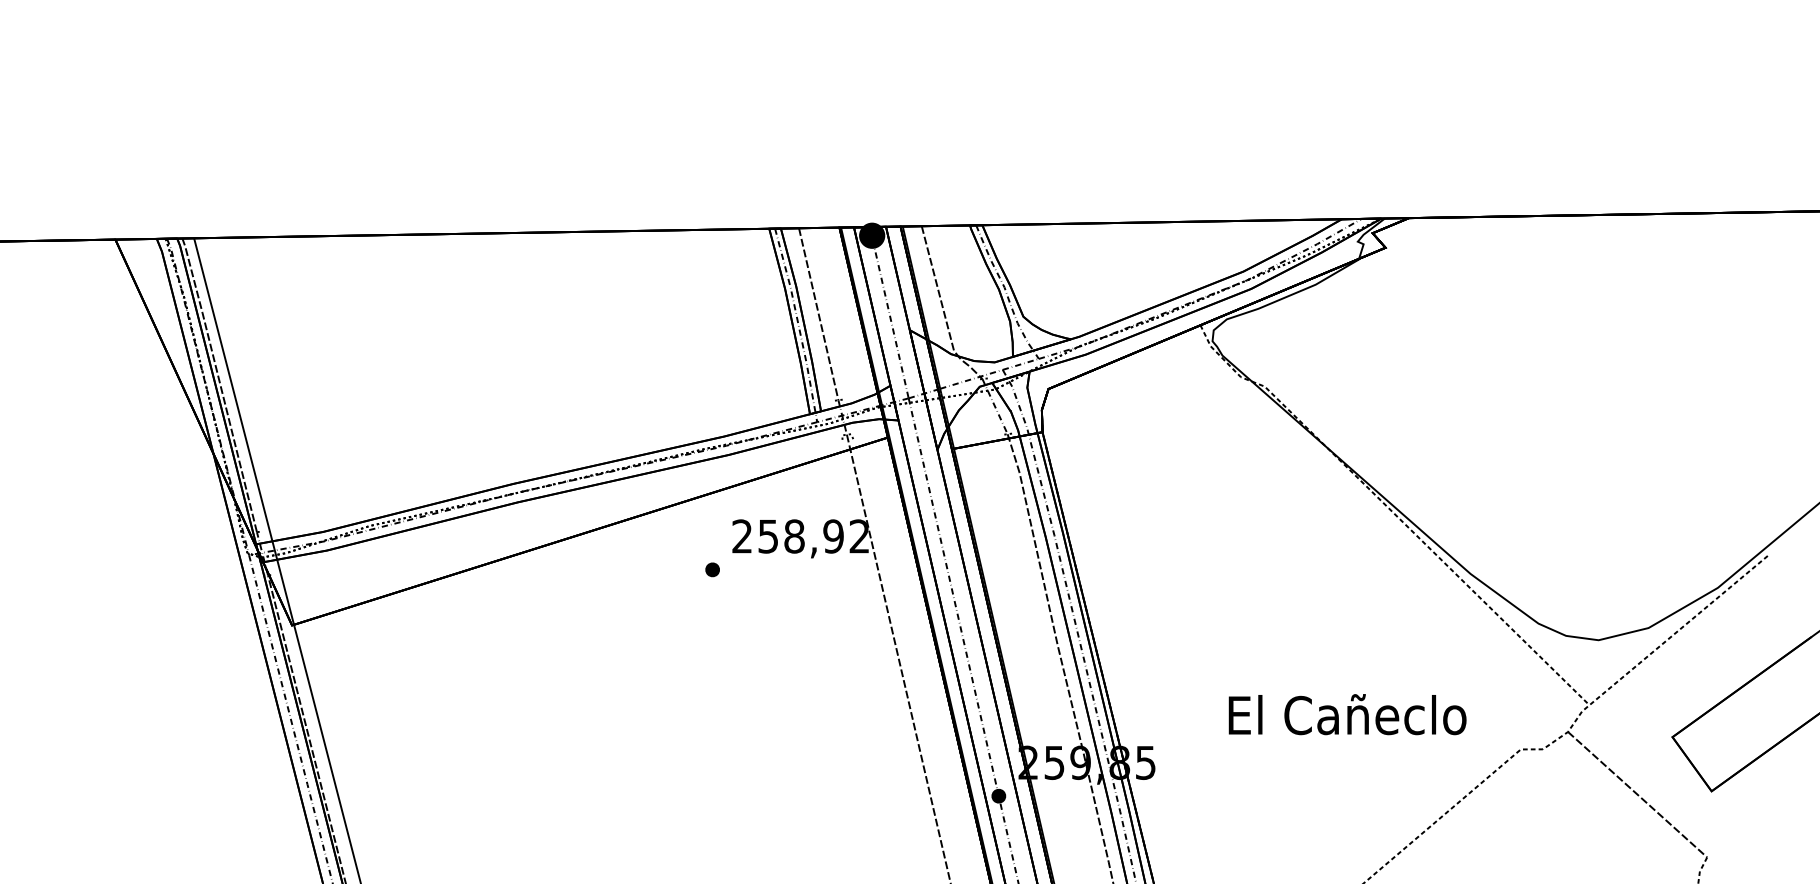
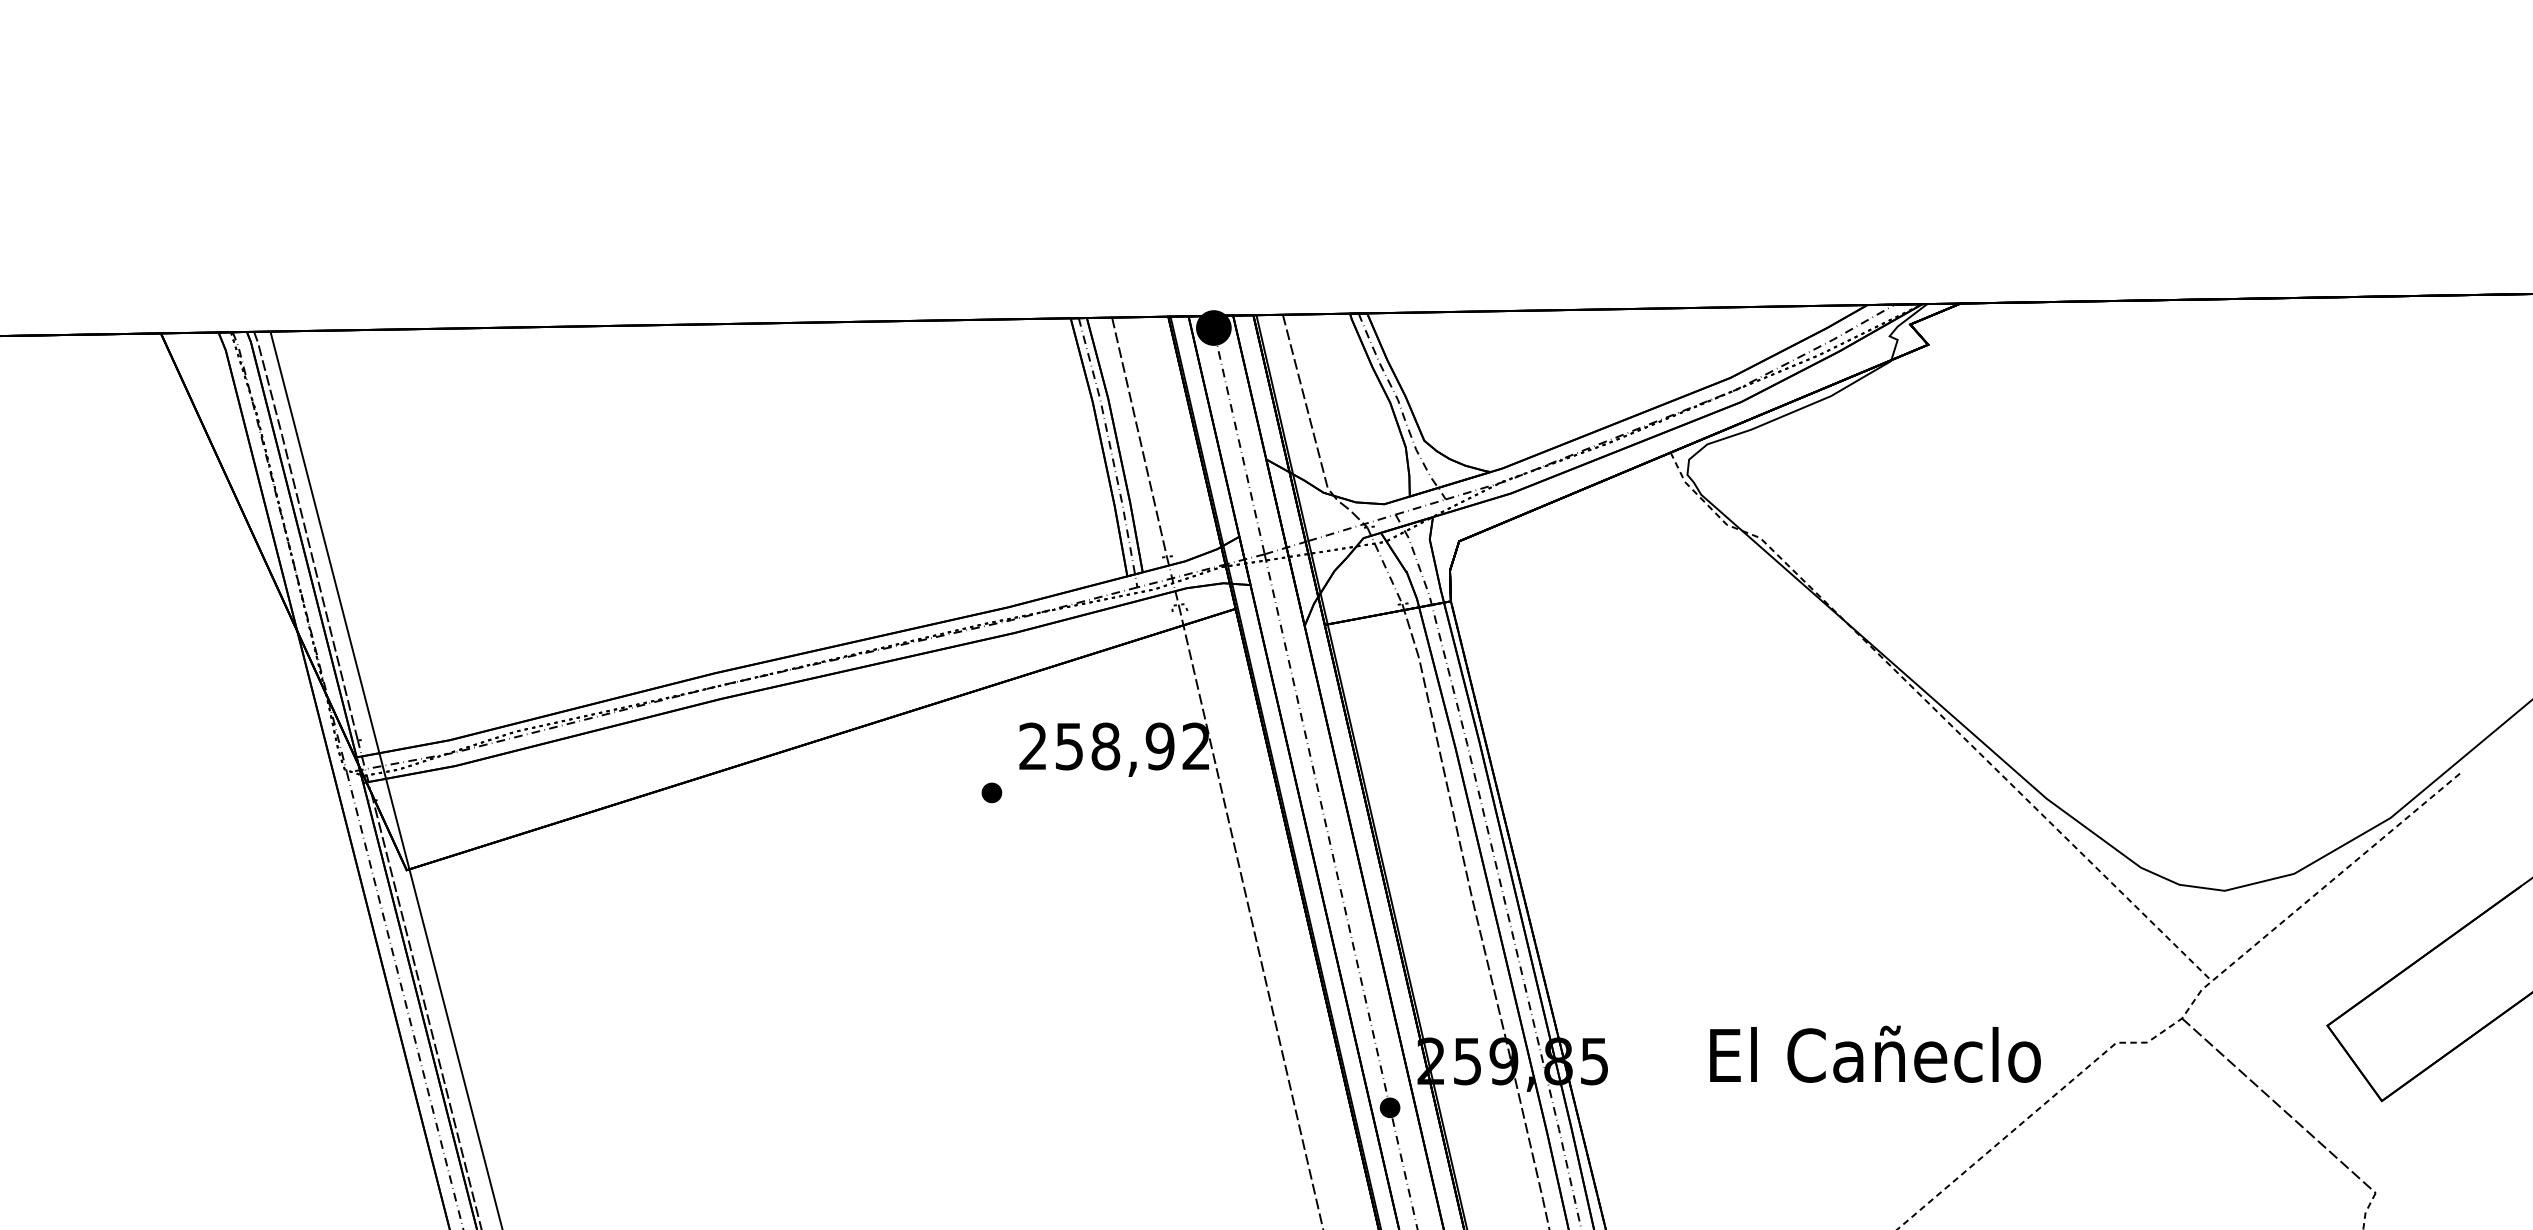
text: (1347, 714) -> (1875, 1053), moved

